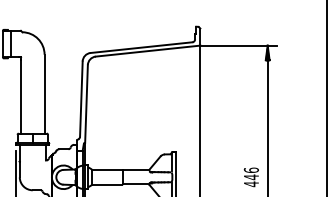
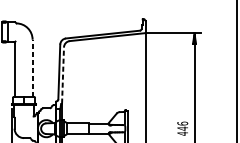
line: (44, 93) -> (32, 67), solid -> dashed
line: (86, 103) -> (63, 75), solid -> dashed

